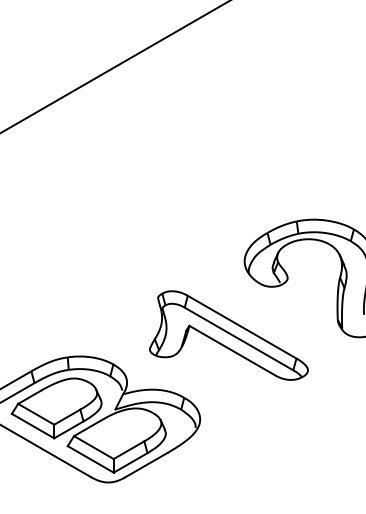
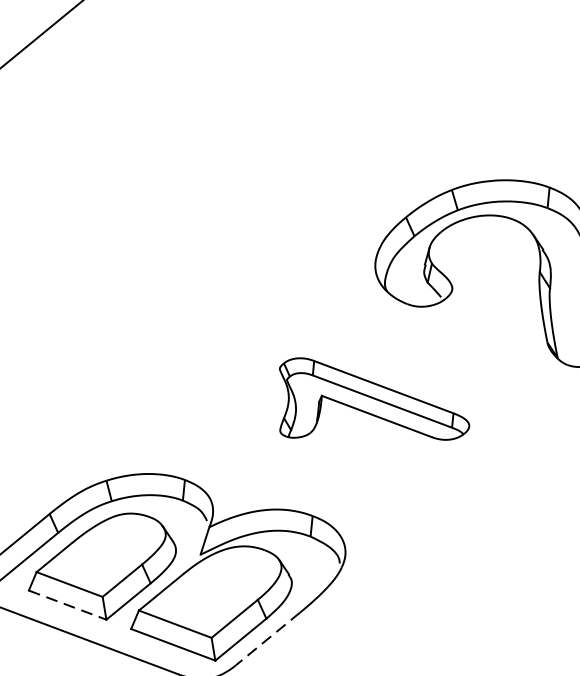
part: (228, 335) -> (369, 399), size x0.7
line: (33, 426) -> (68, 605), solid -> dashed
line: (146, 465) -> (268, 639), solid -> dashed

